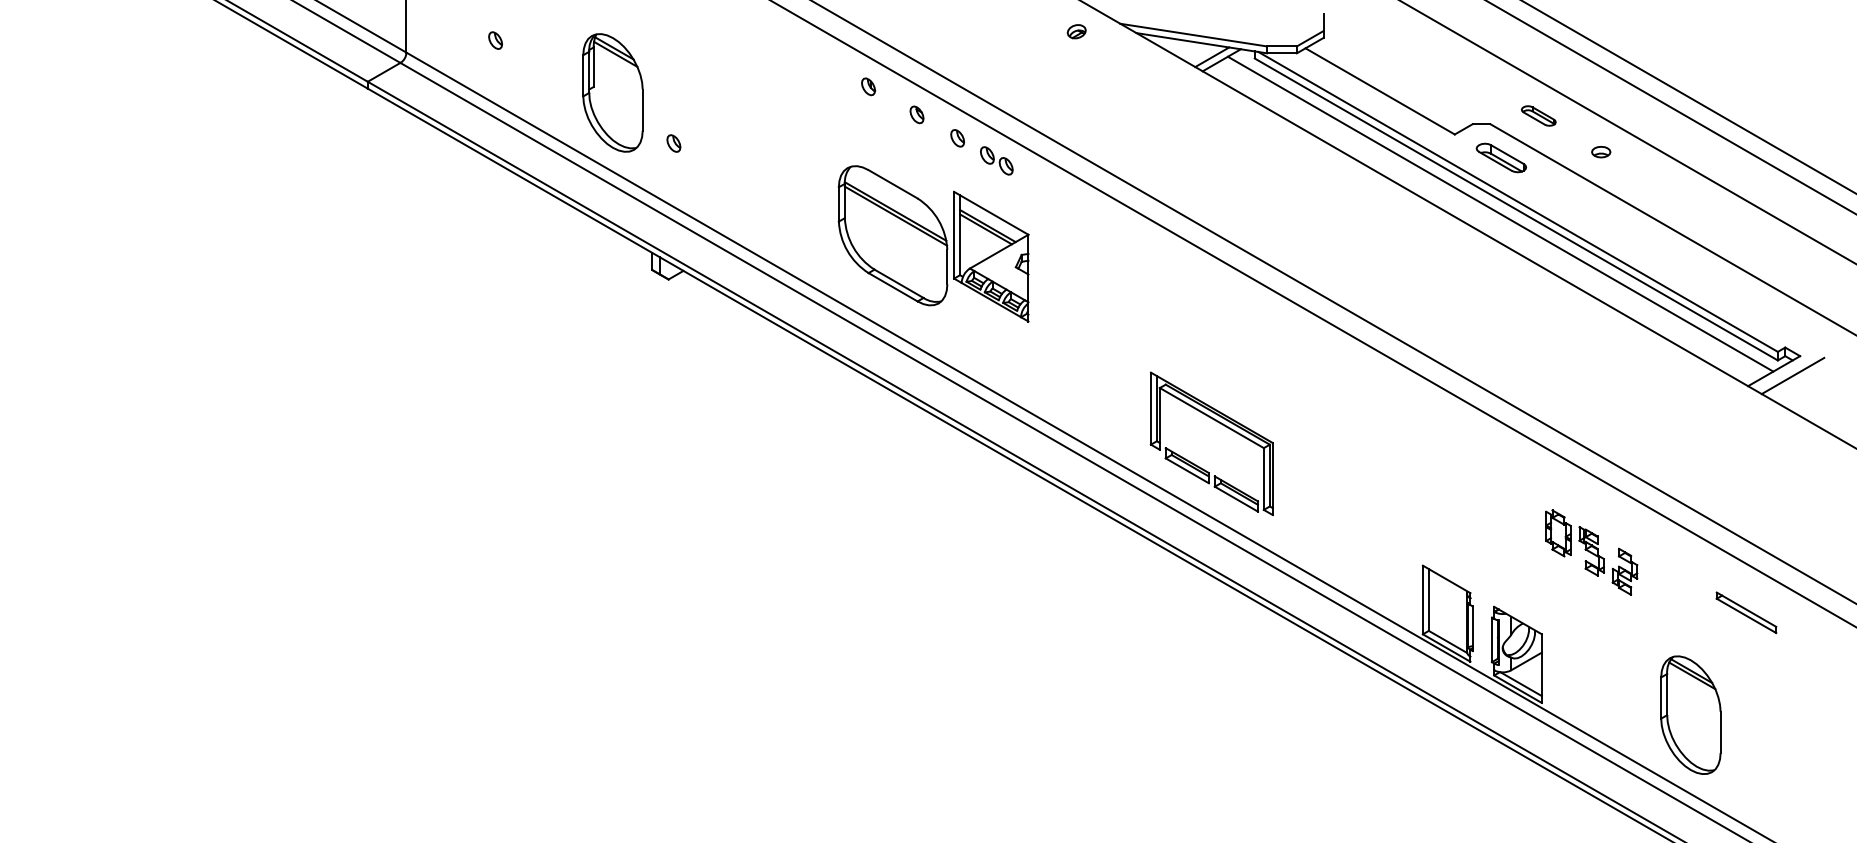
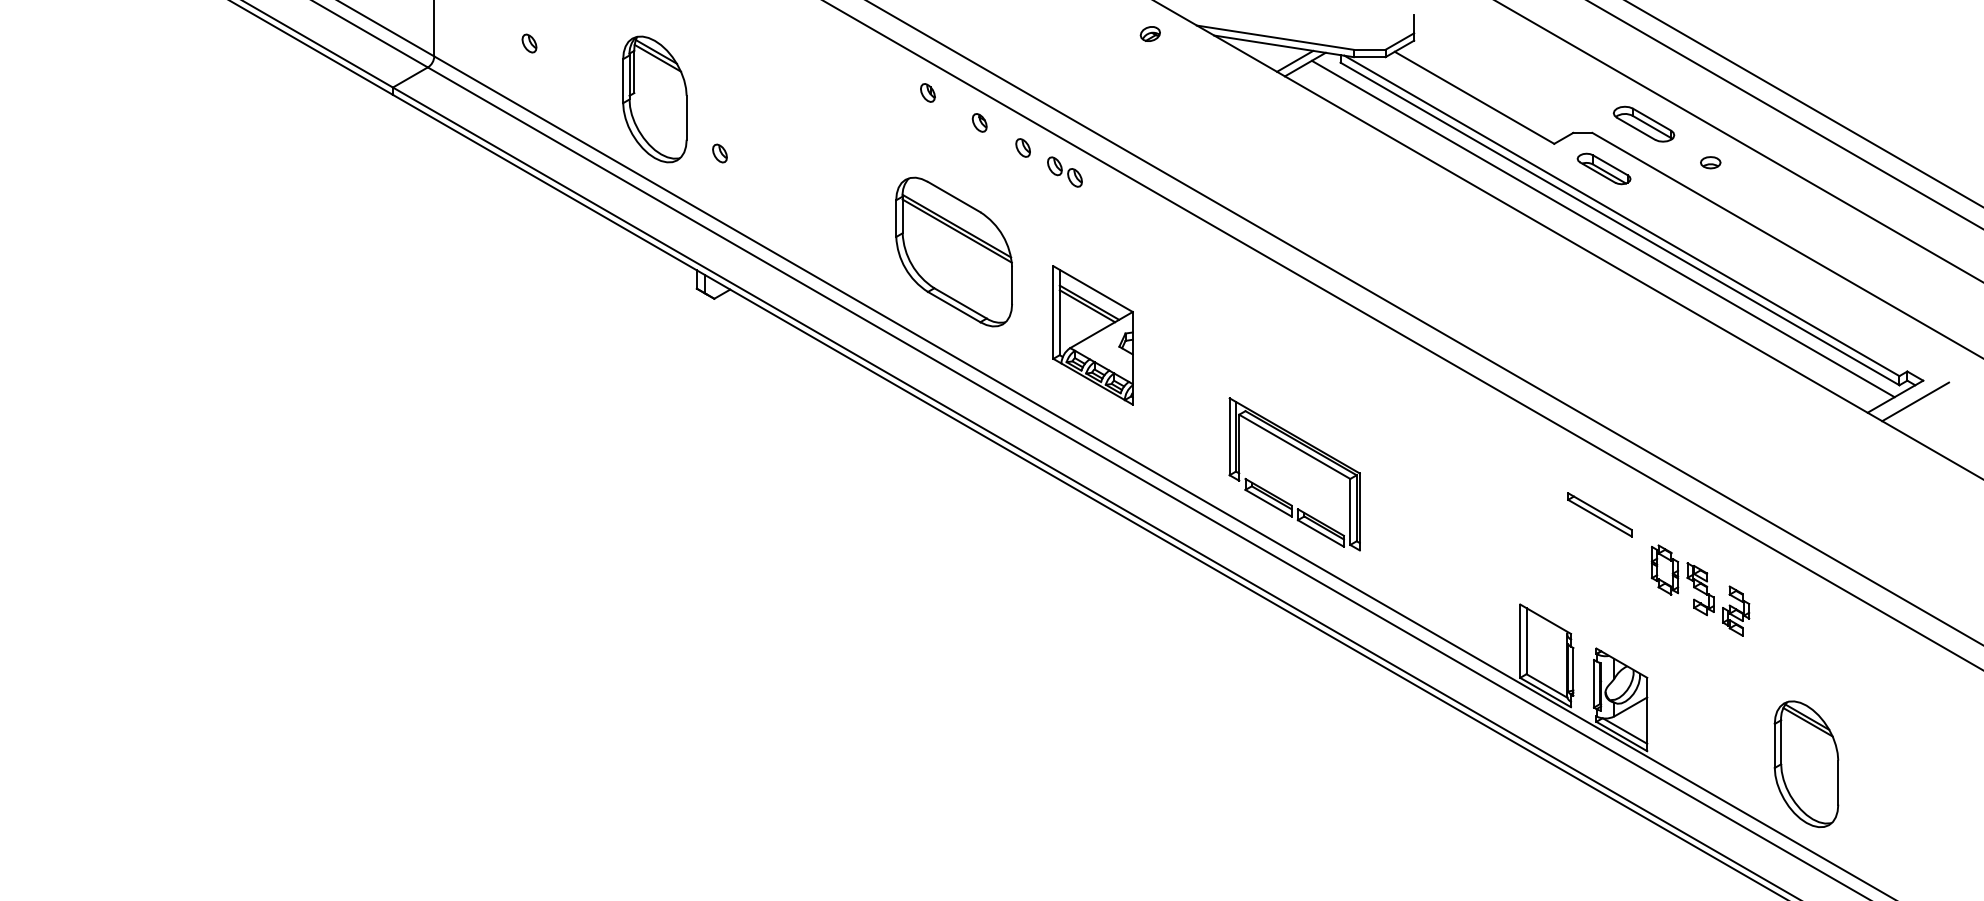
part: (1538, 115) -> (1643, 123), size x1.67
part: (990, 256) -> (1092, 335), moved
part: (1746, 612) -> (1599, 514), moved

